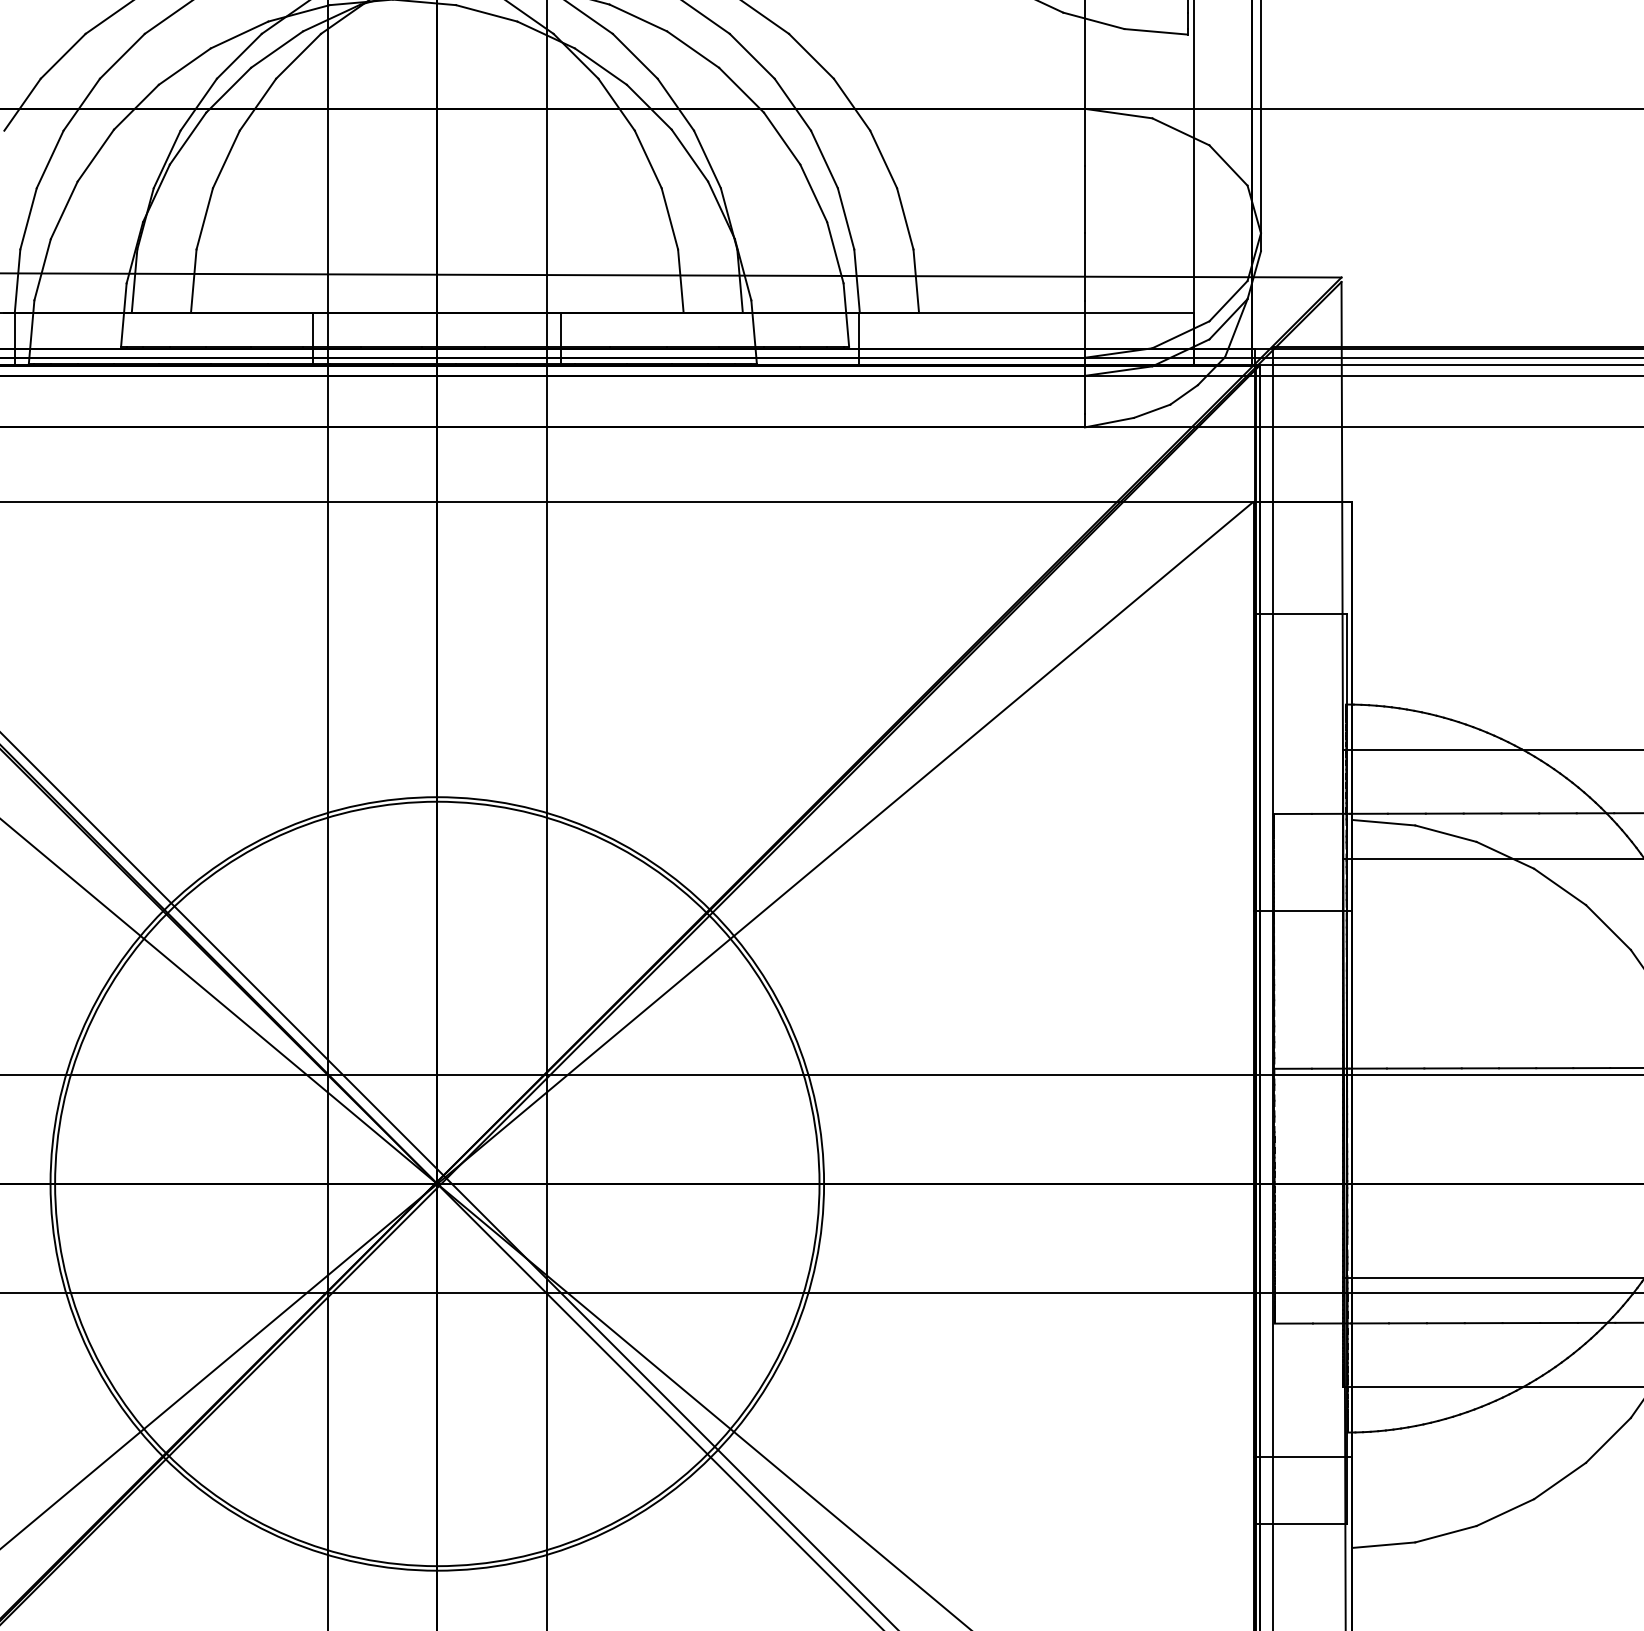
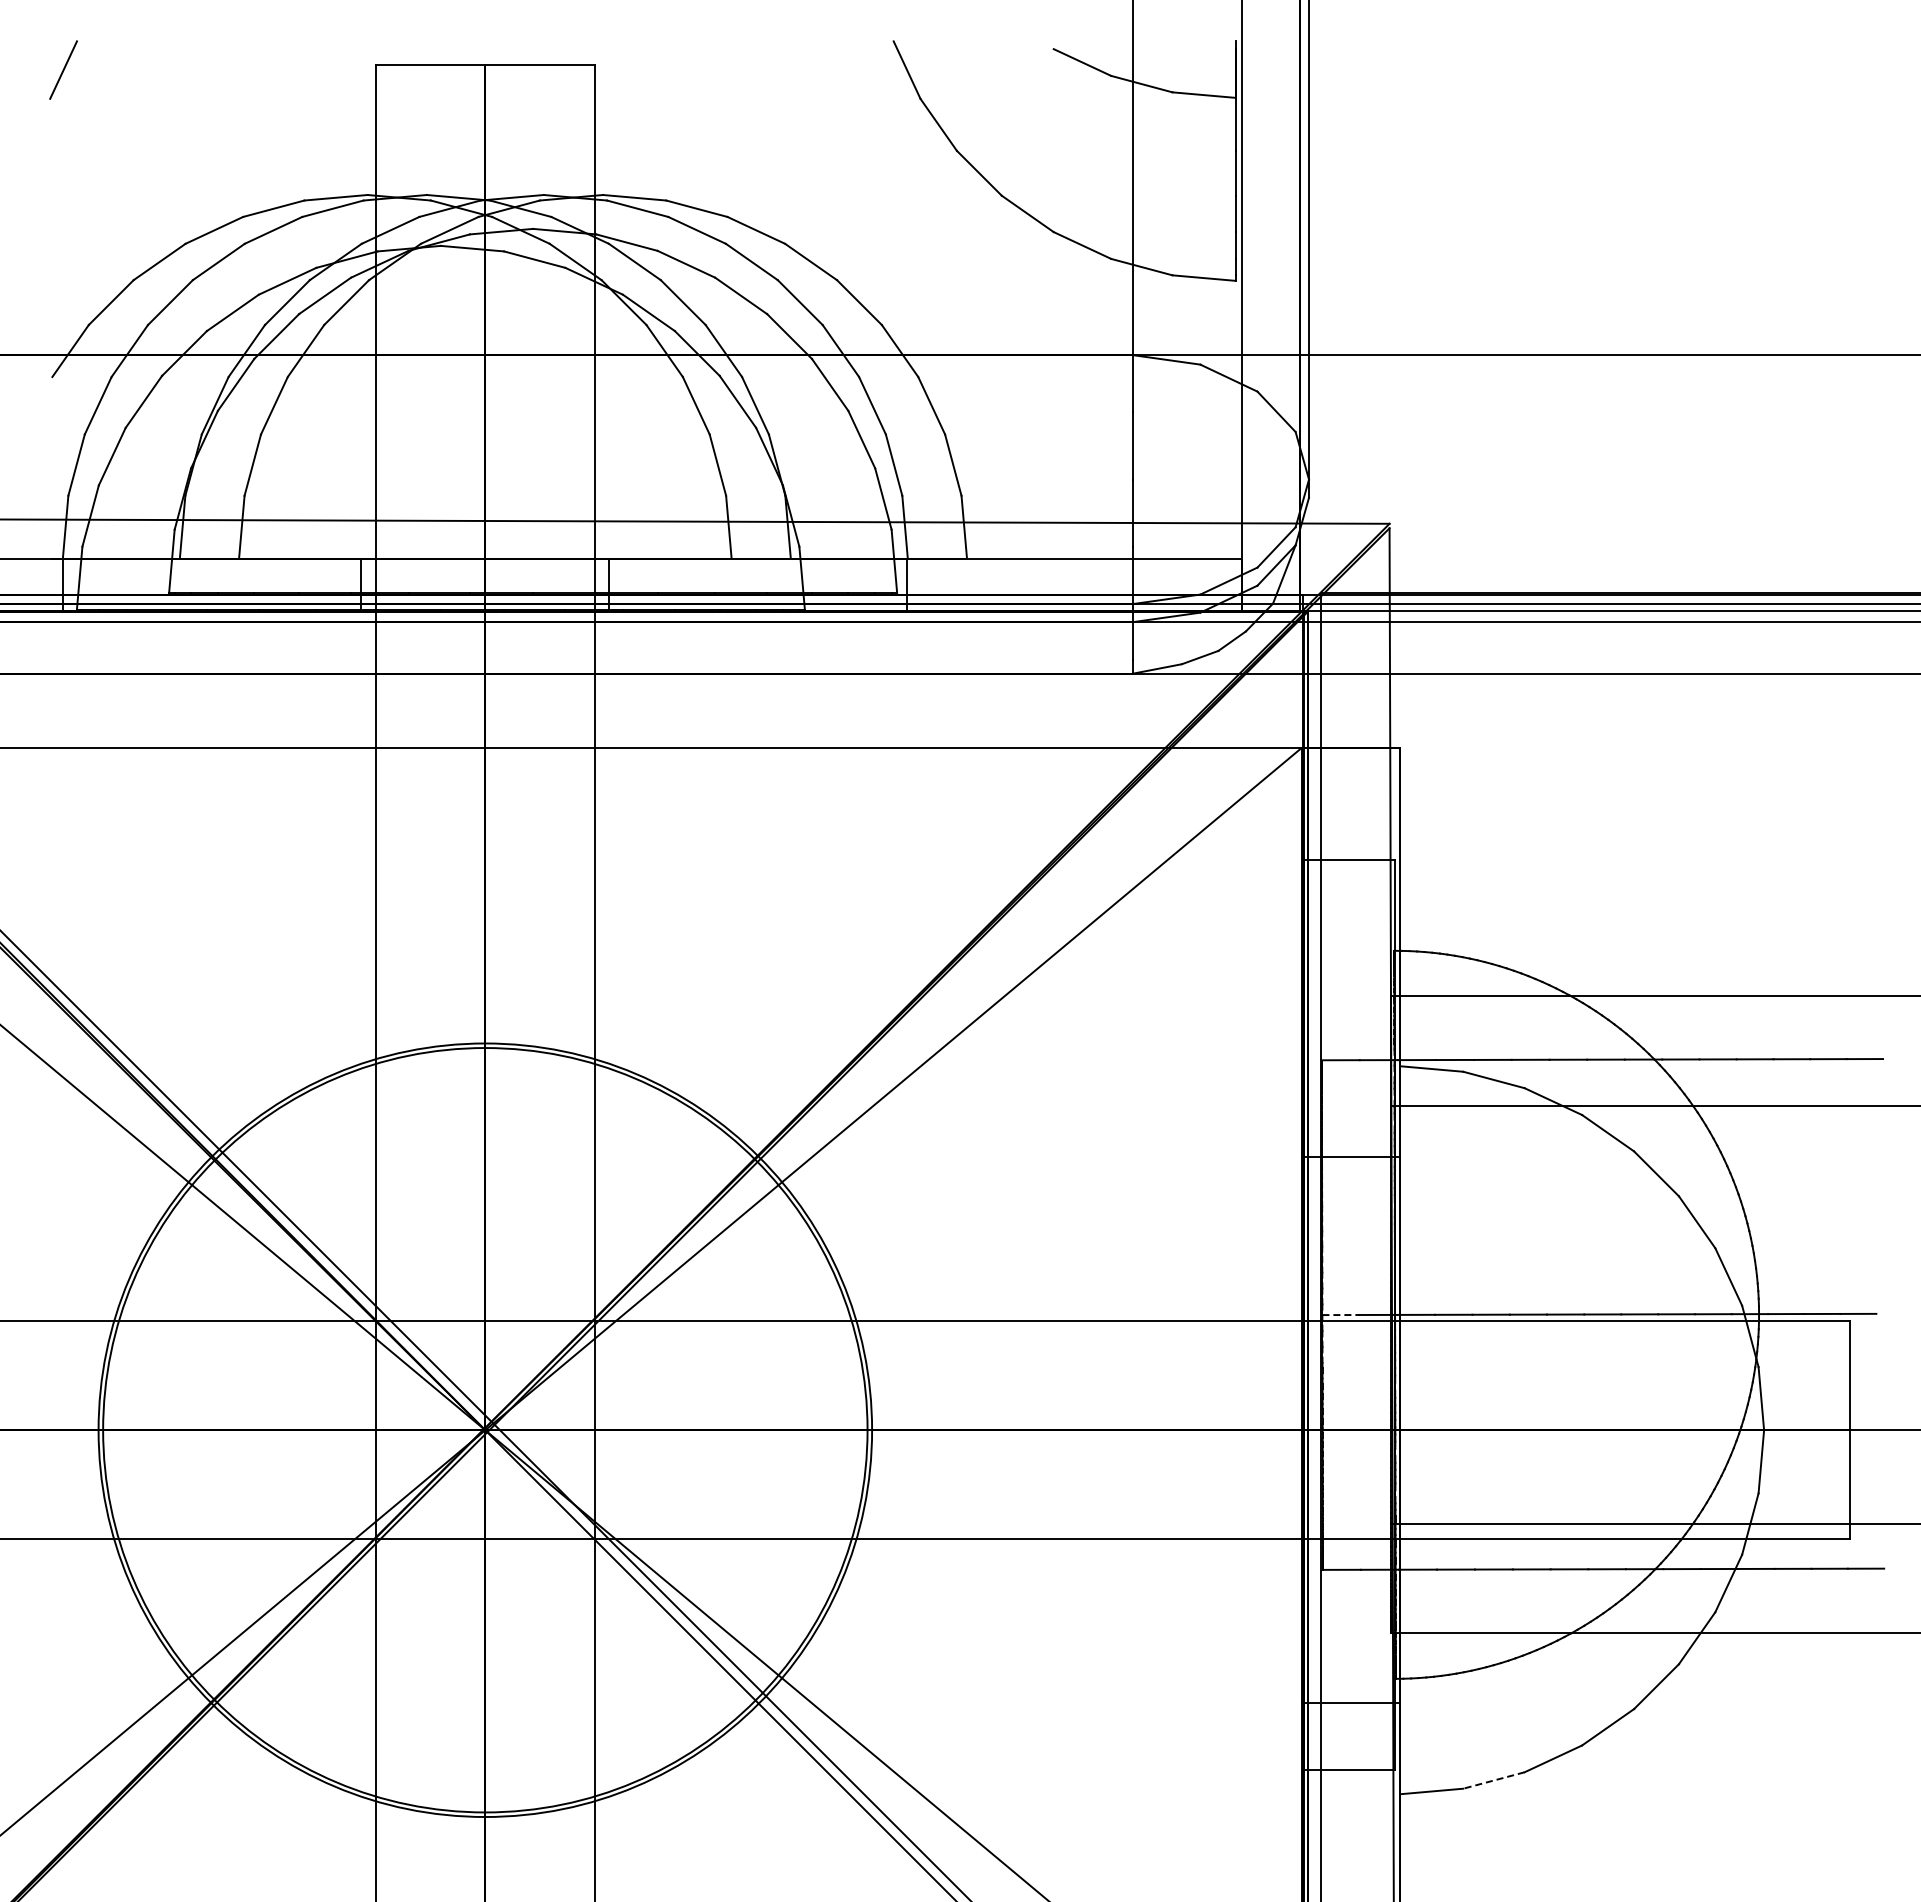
line: (1293, 1069) -> (1341, 1315), solid -> dashed
line: (1445, 1534) -> (1493, 1780), solid -> dashed

